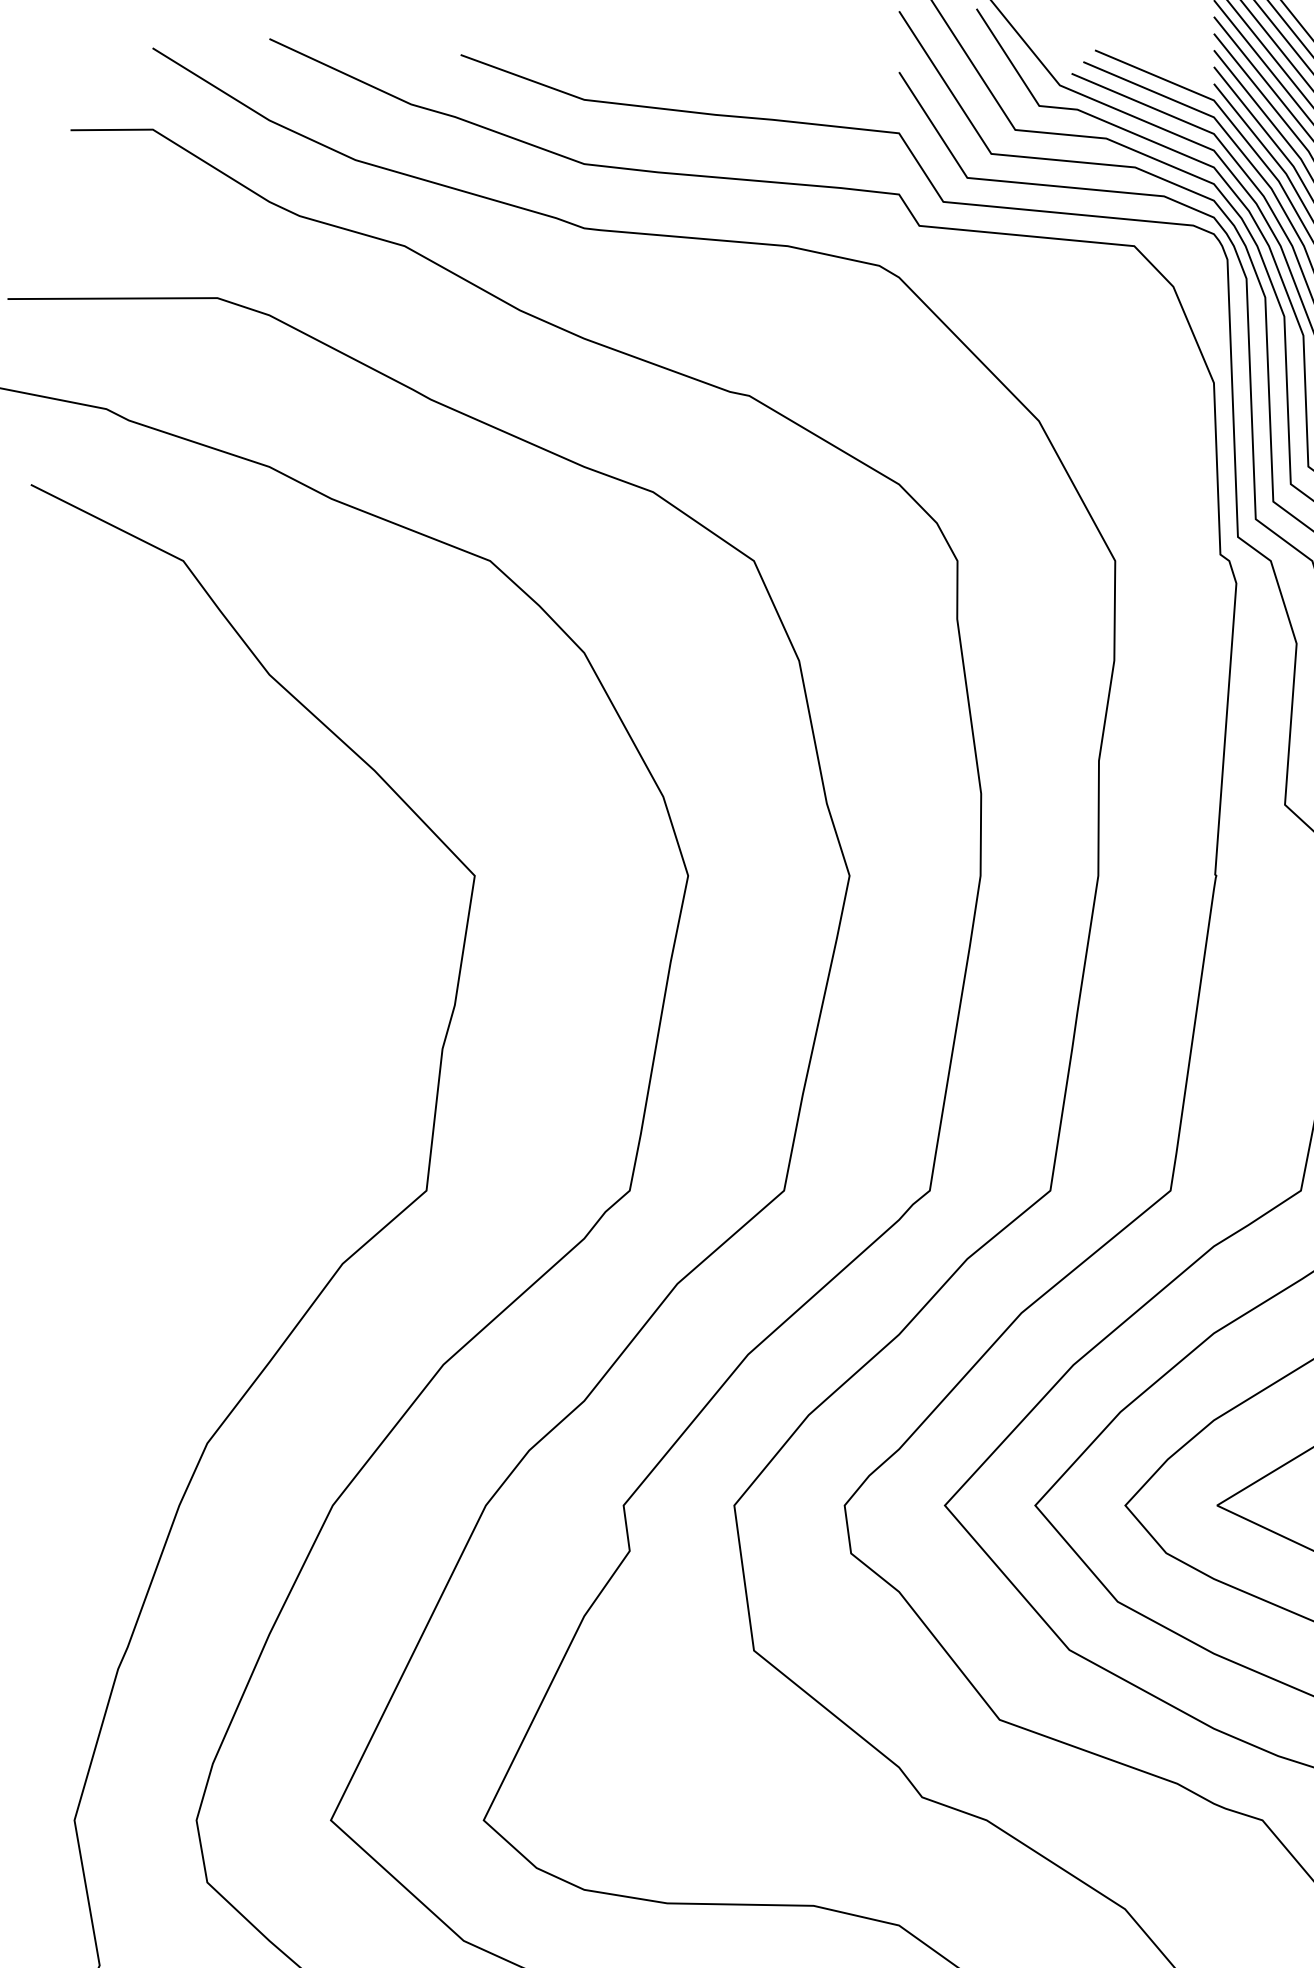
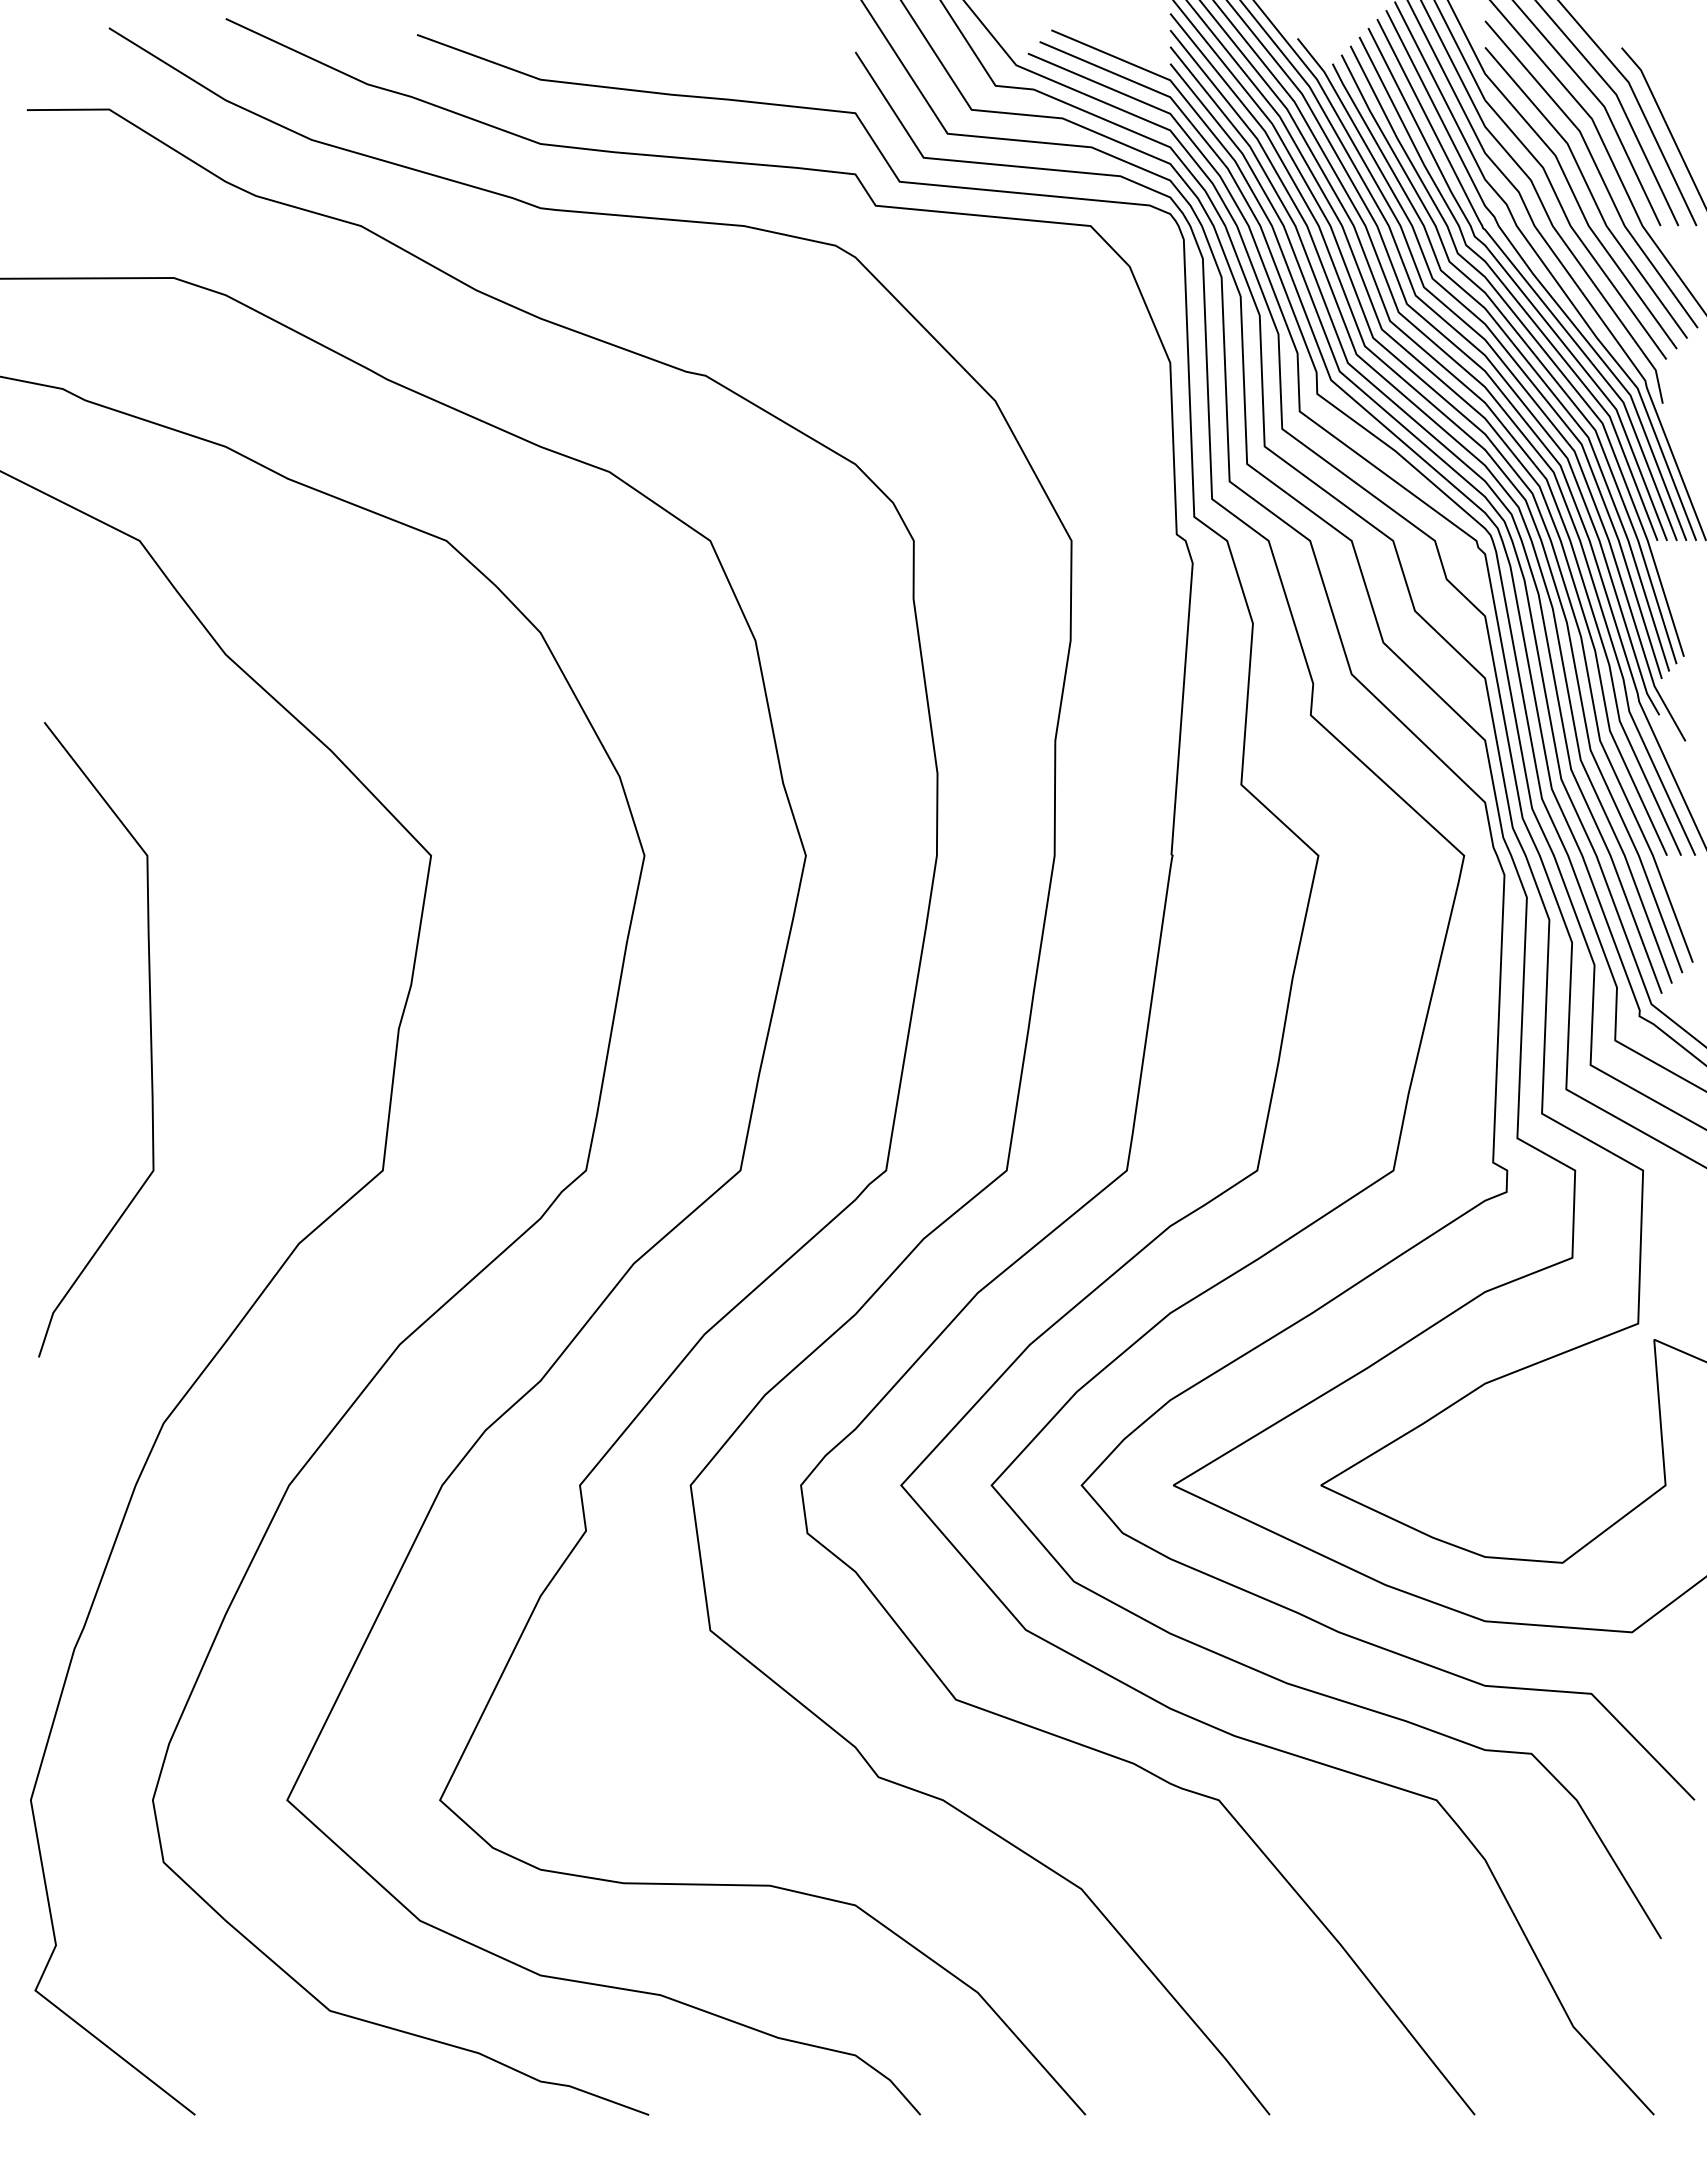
curve: (194, 1059) -> (150, 1039), added

